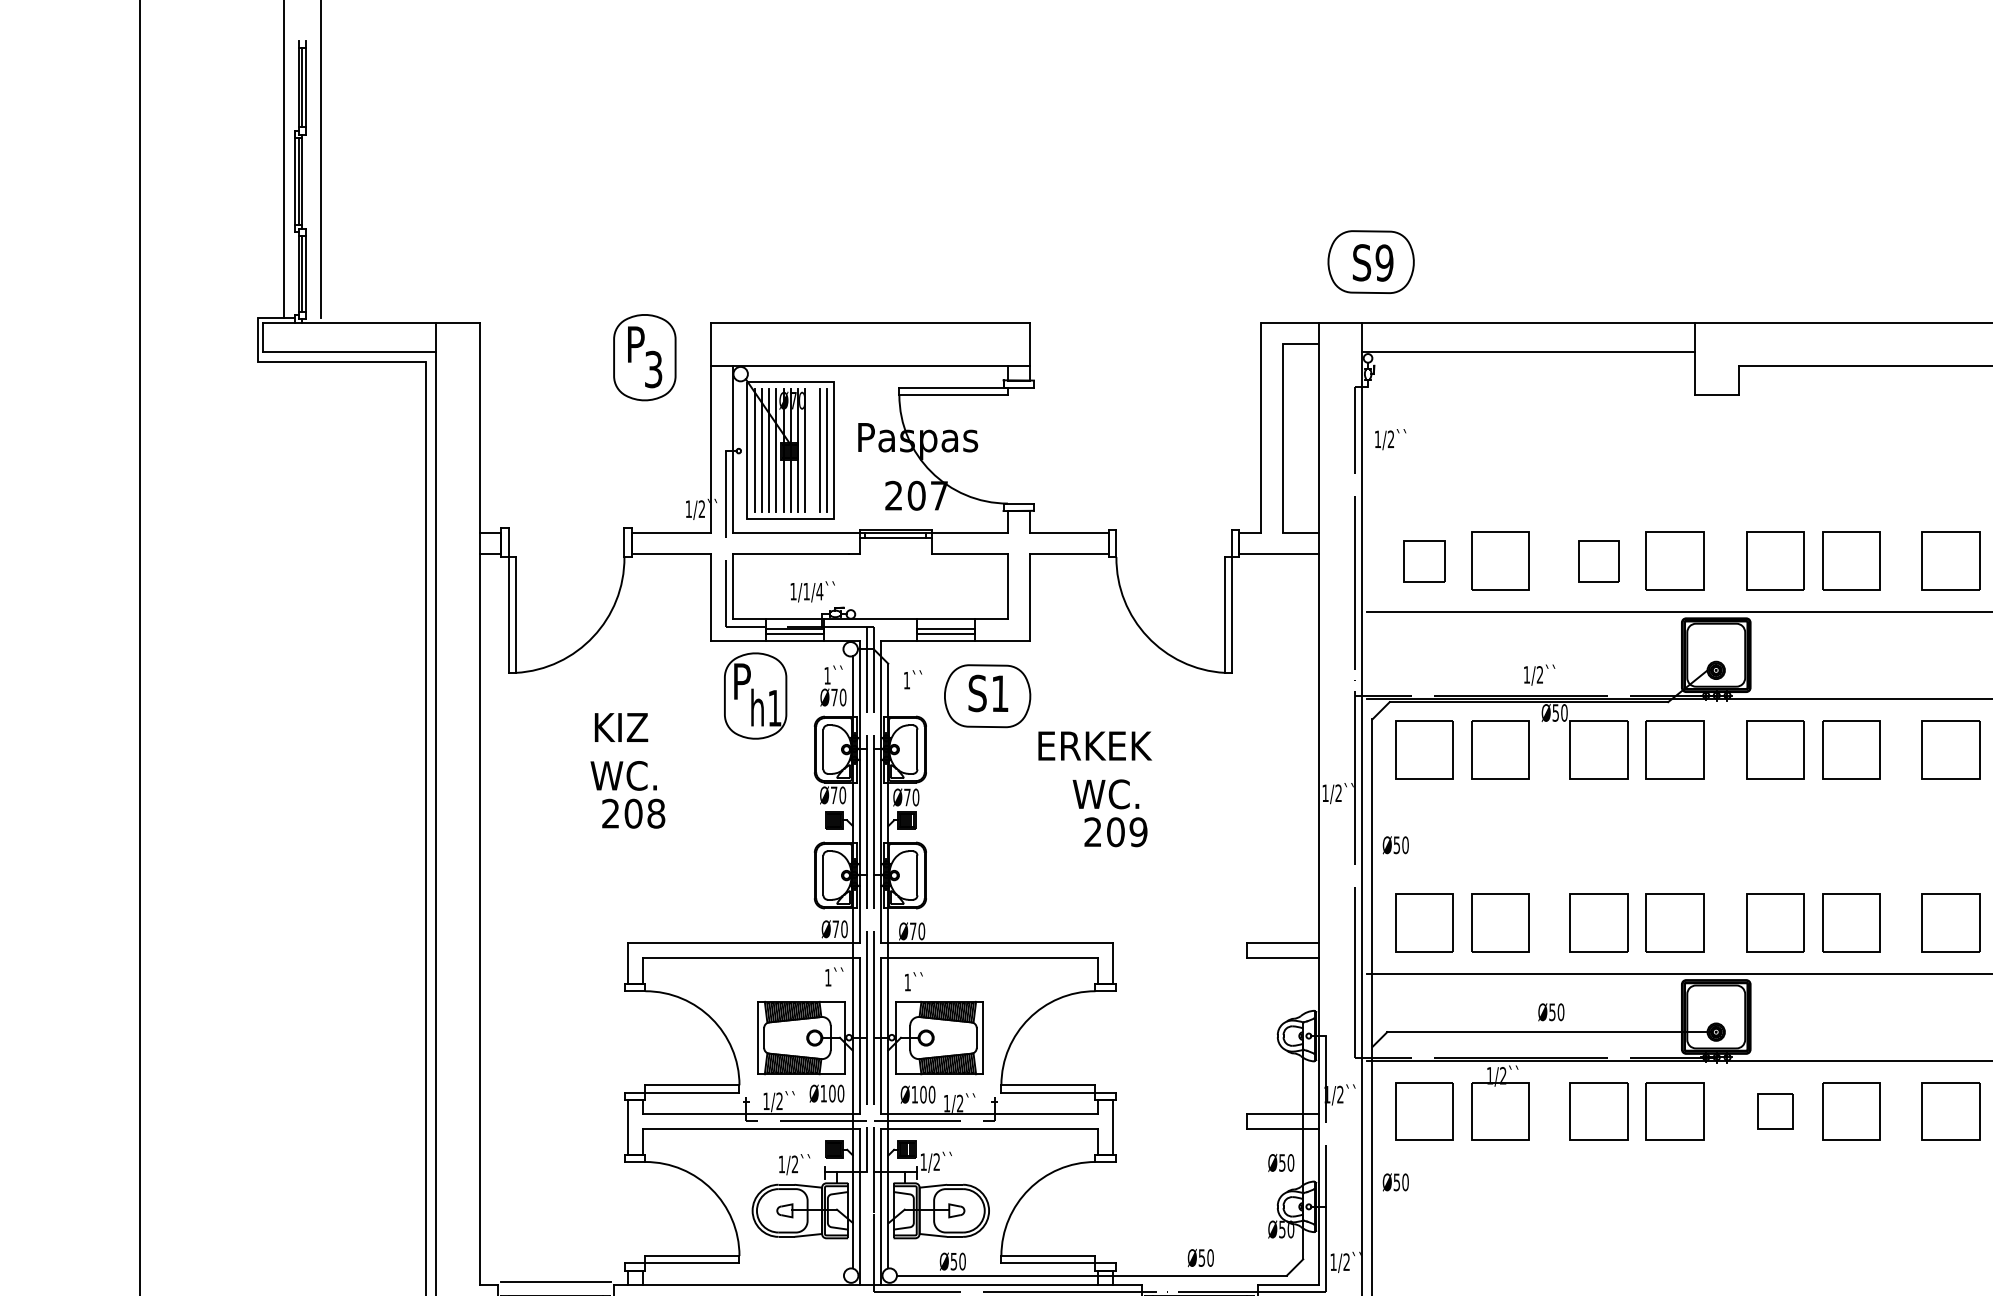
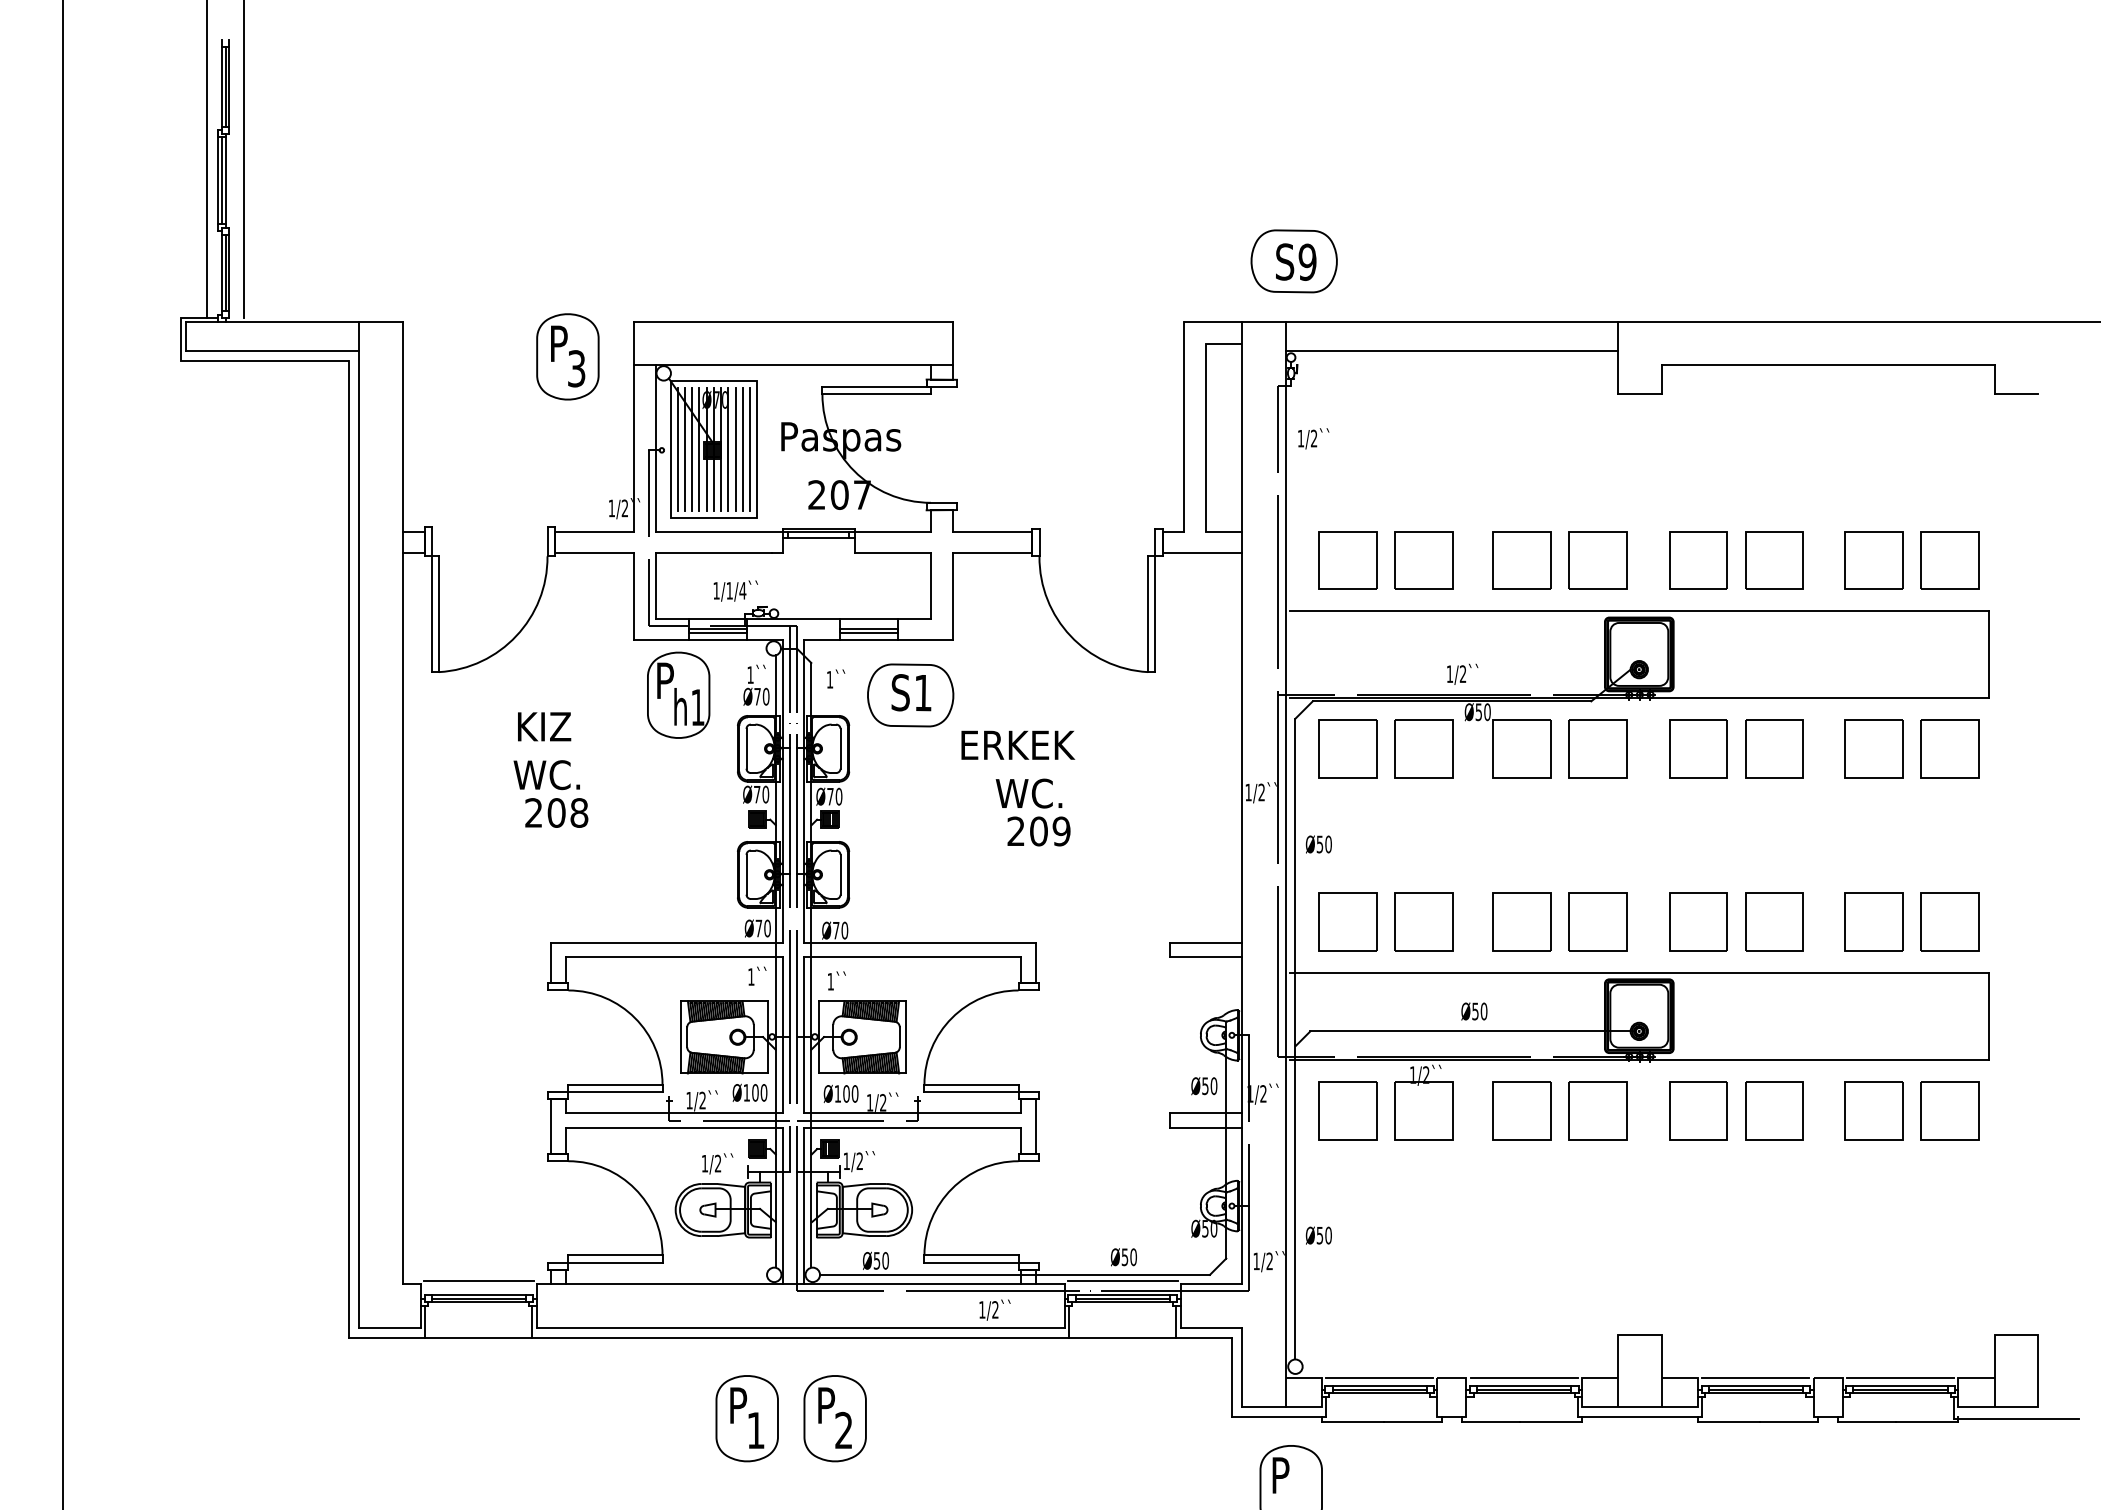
line: (812, 450) -> (735, 449), added
part: (1424, 561) -> (1347, 560), size x1.43
part: (1598, 561) -> (1521, 560), size x1.43
part: (1775, 1111) -> (1698, 1110), size x1.67
text: (1281, 1163) -> (1204, 1086), moved
text: (1395, 1182) -> (1318, 1235), moved
line: (1199, 1282) -> (1122, 1281), added

